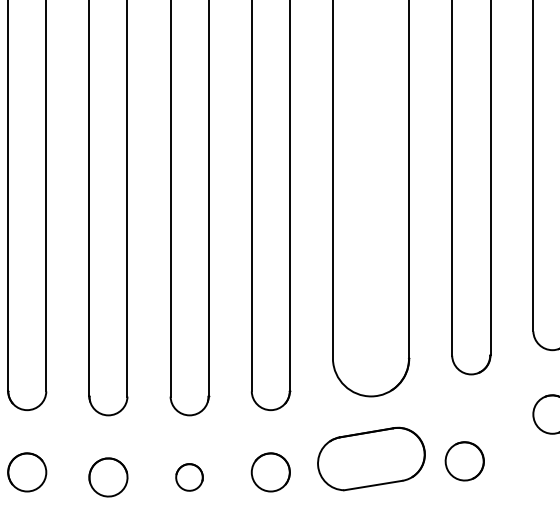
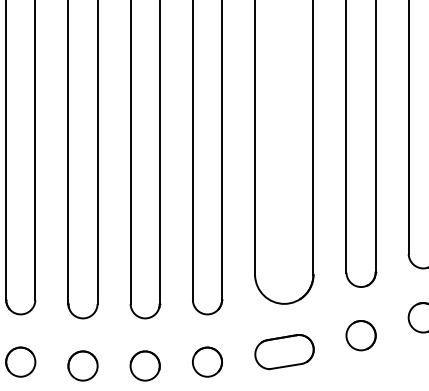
part: (371, 459) -> (284, 352), size x0.71
part: (463, 461) -> (360, 335), moved
part: (188, 476) -> (144, 365), size x1.43

